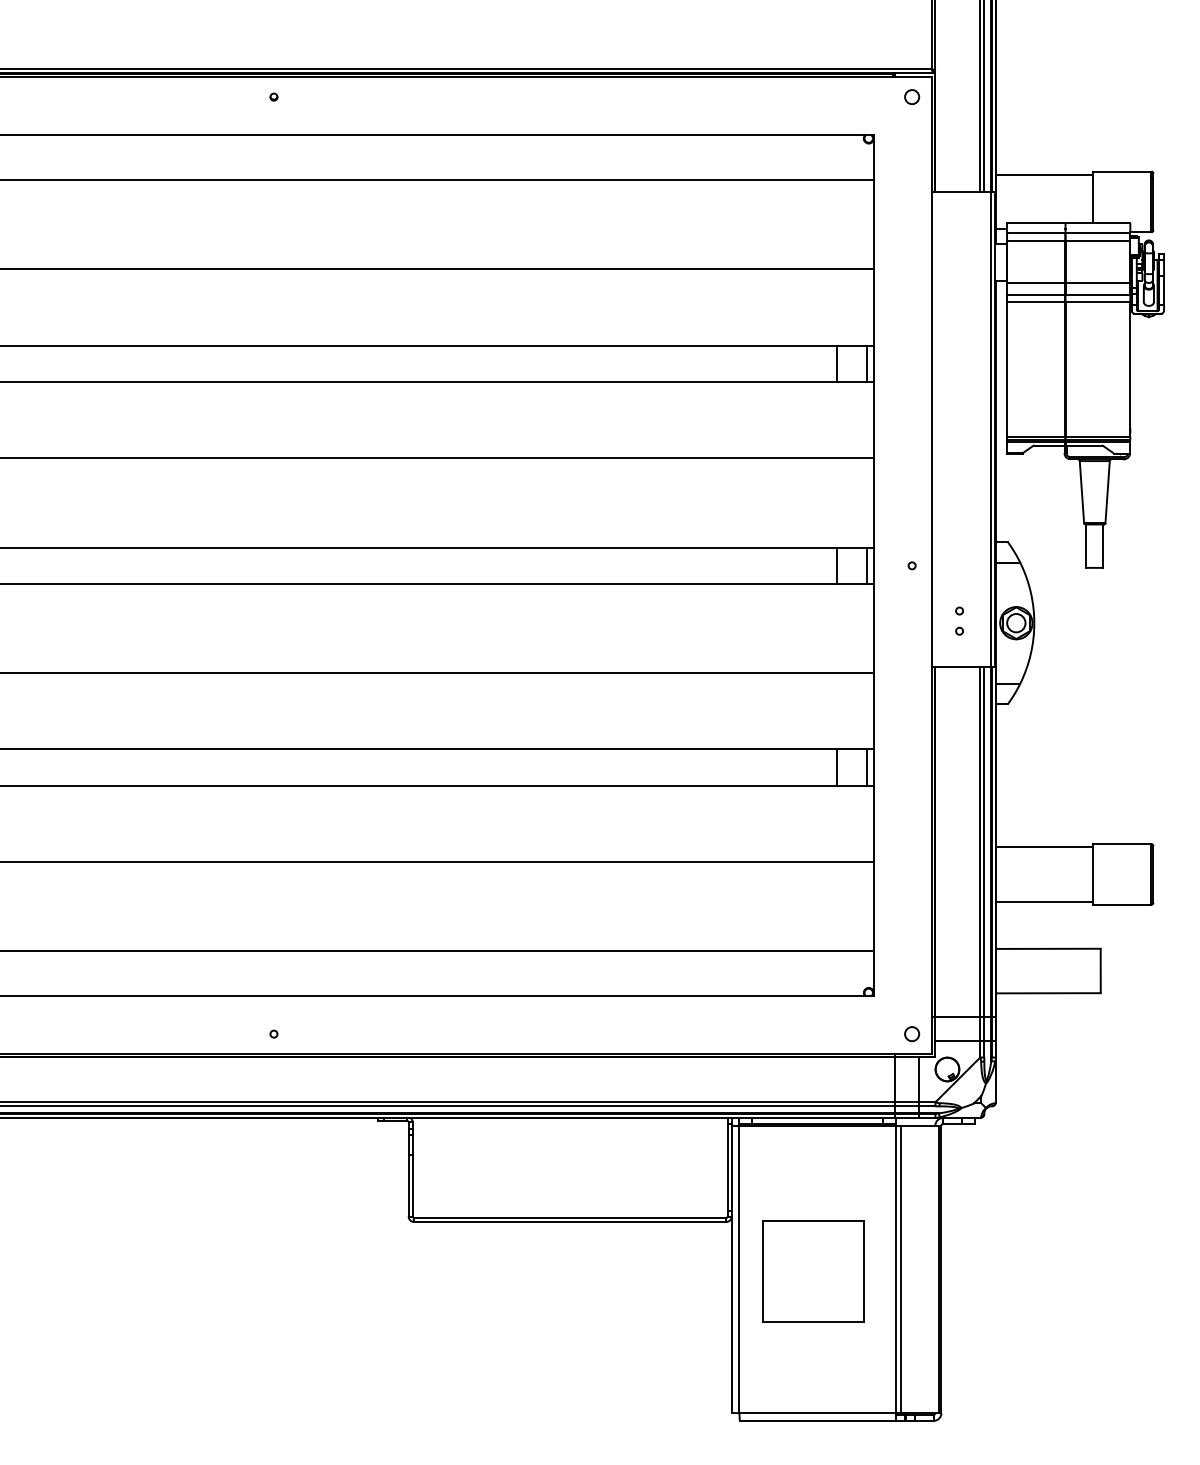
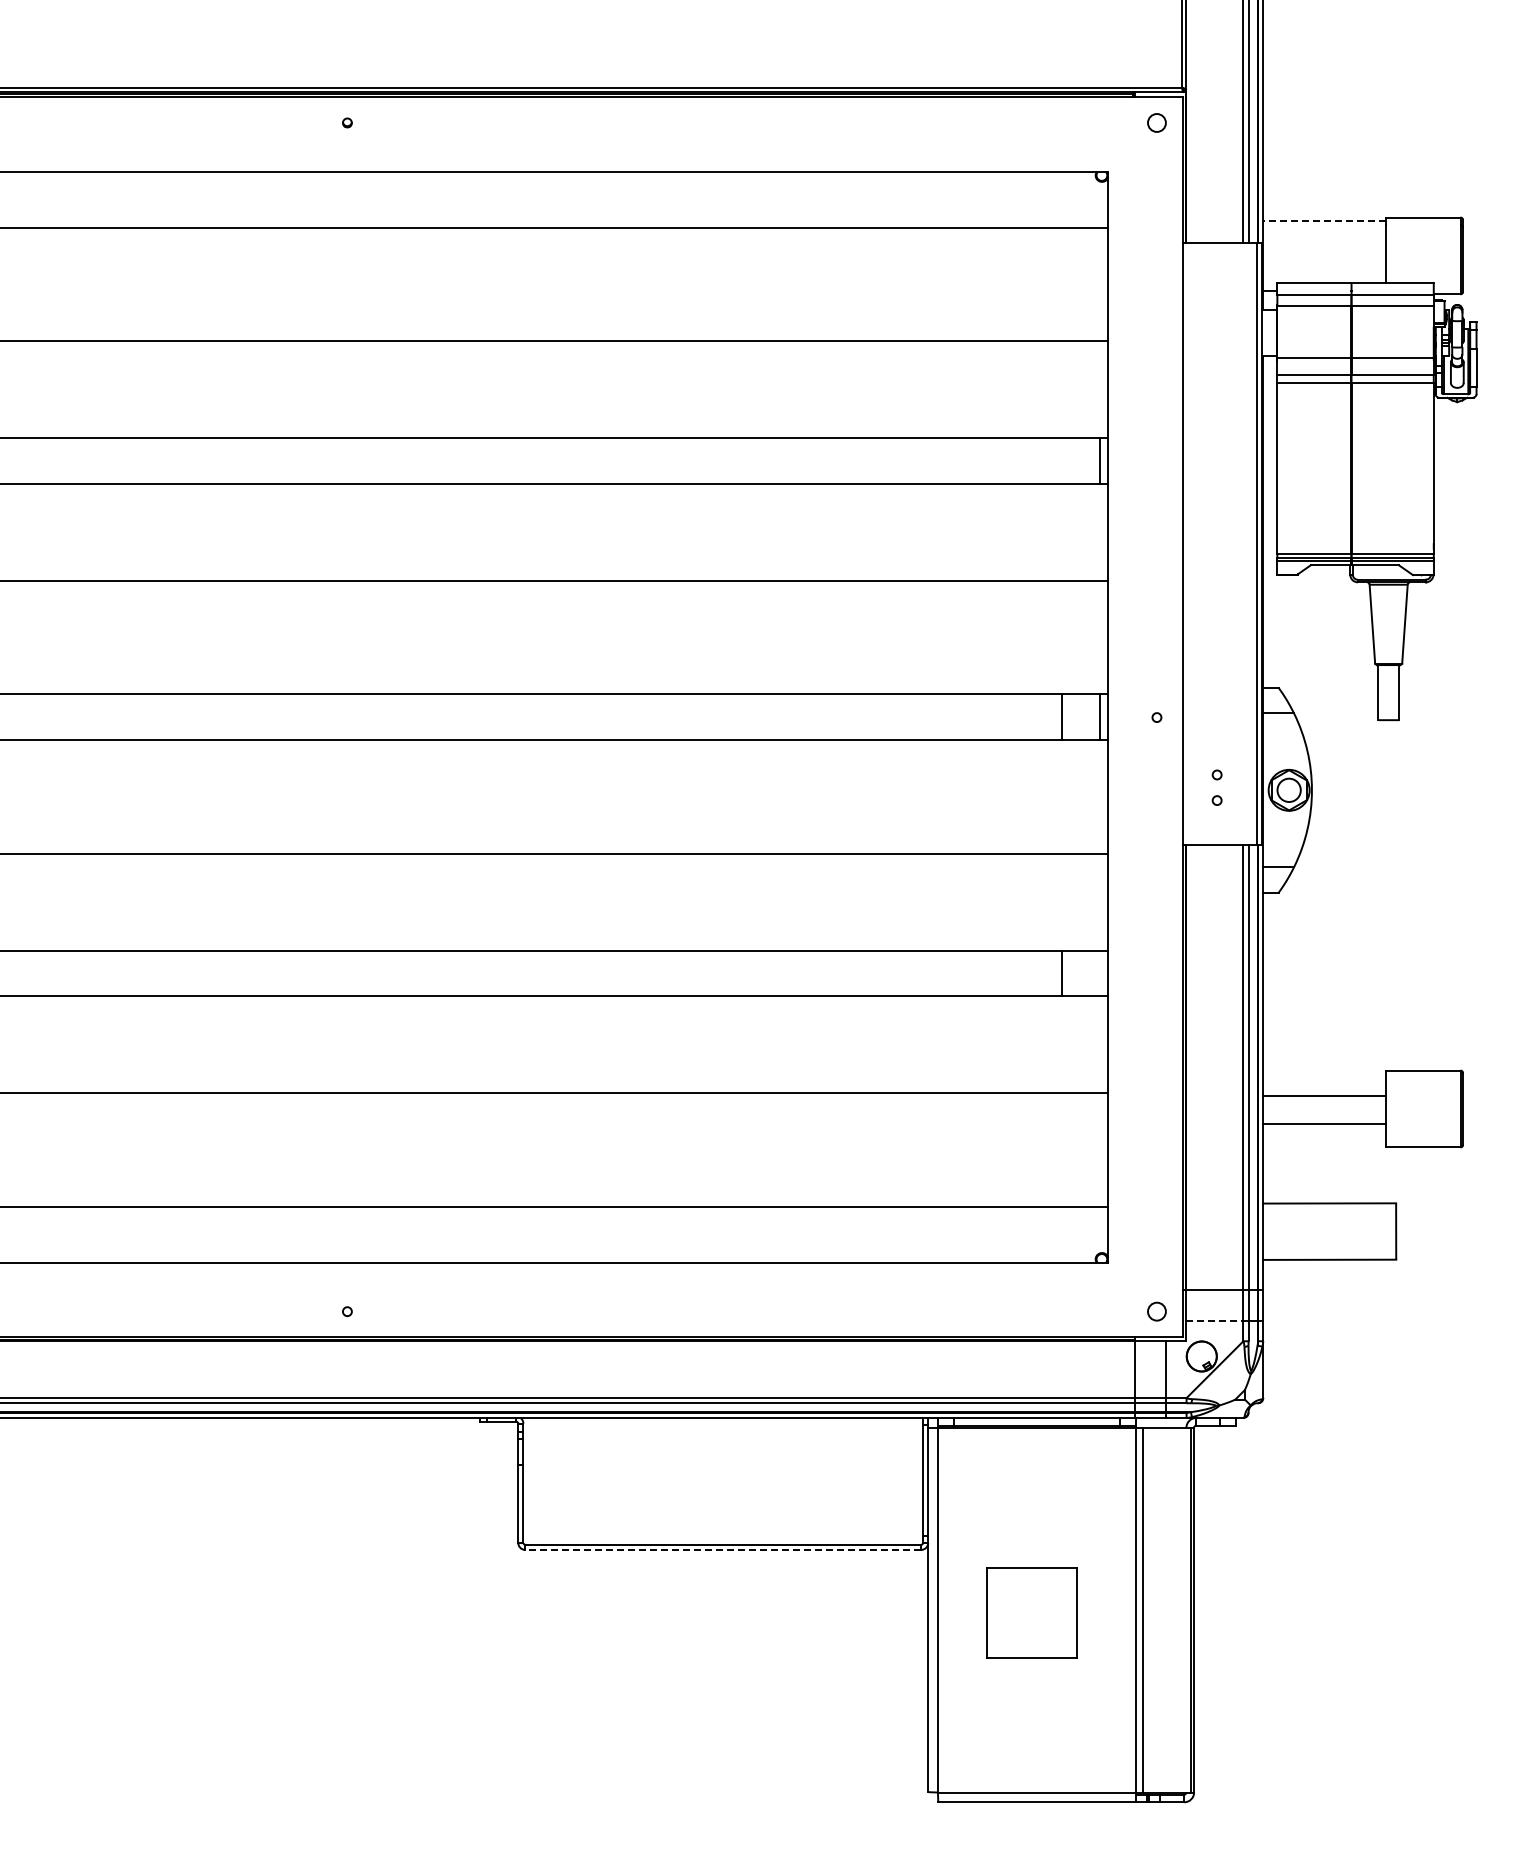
line: (1044, 174) -> (1324, 221), solid -> dashed
line: (836, 363) -> (1061, 461), removed
line: (866, 767) -> (1099, 973), removed
line: (1044, 847) -> (1324, 1124), moved
line: (1044, 901) -> (1324, 1095), moved
line: (957, 1041) -> (1214, 1320), solid -> dashed
line: (569, 1221) -> (722, 1549), solid -> dashed
part: (813, 1271) -> (1031, 1612), size x0.7

